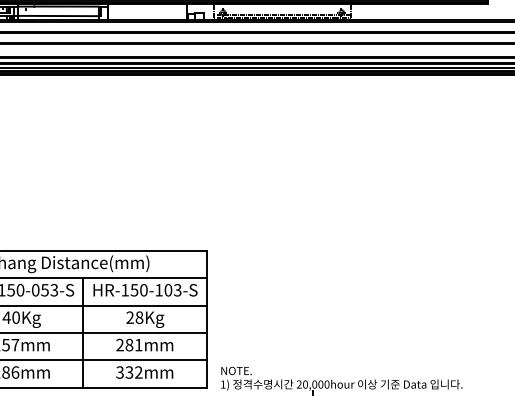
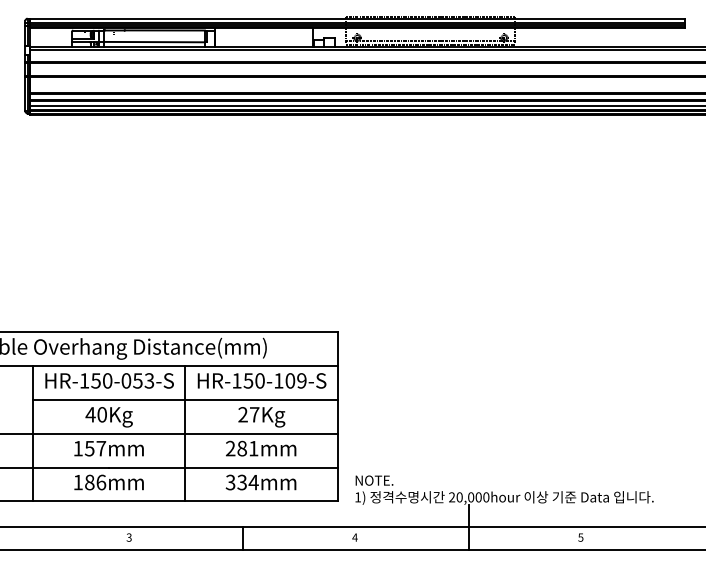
text: (177, 289) -> (301, 380), HR-150-103-S -> HR-150-109-S
text: (139, 317) -> (254, 414), 28Kg -> 27Kg
text: (138, 372) -> (253, 482), 332mm -> 334mm

